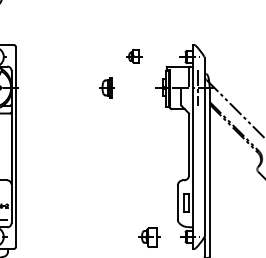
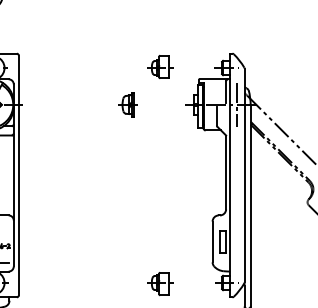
part: (134, 55) -> (160, 66), size x1.43
part: (149, 238) -> (160, 284), moved

